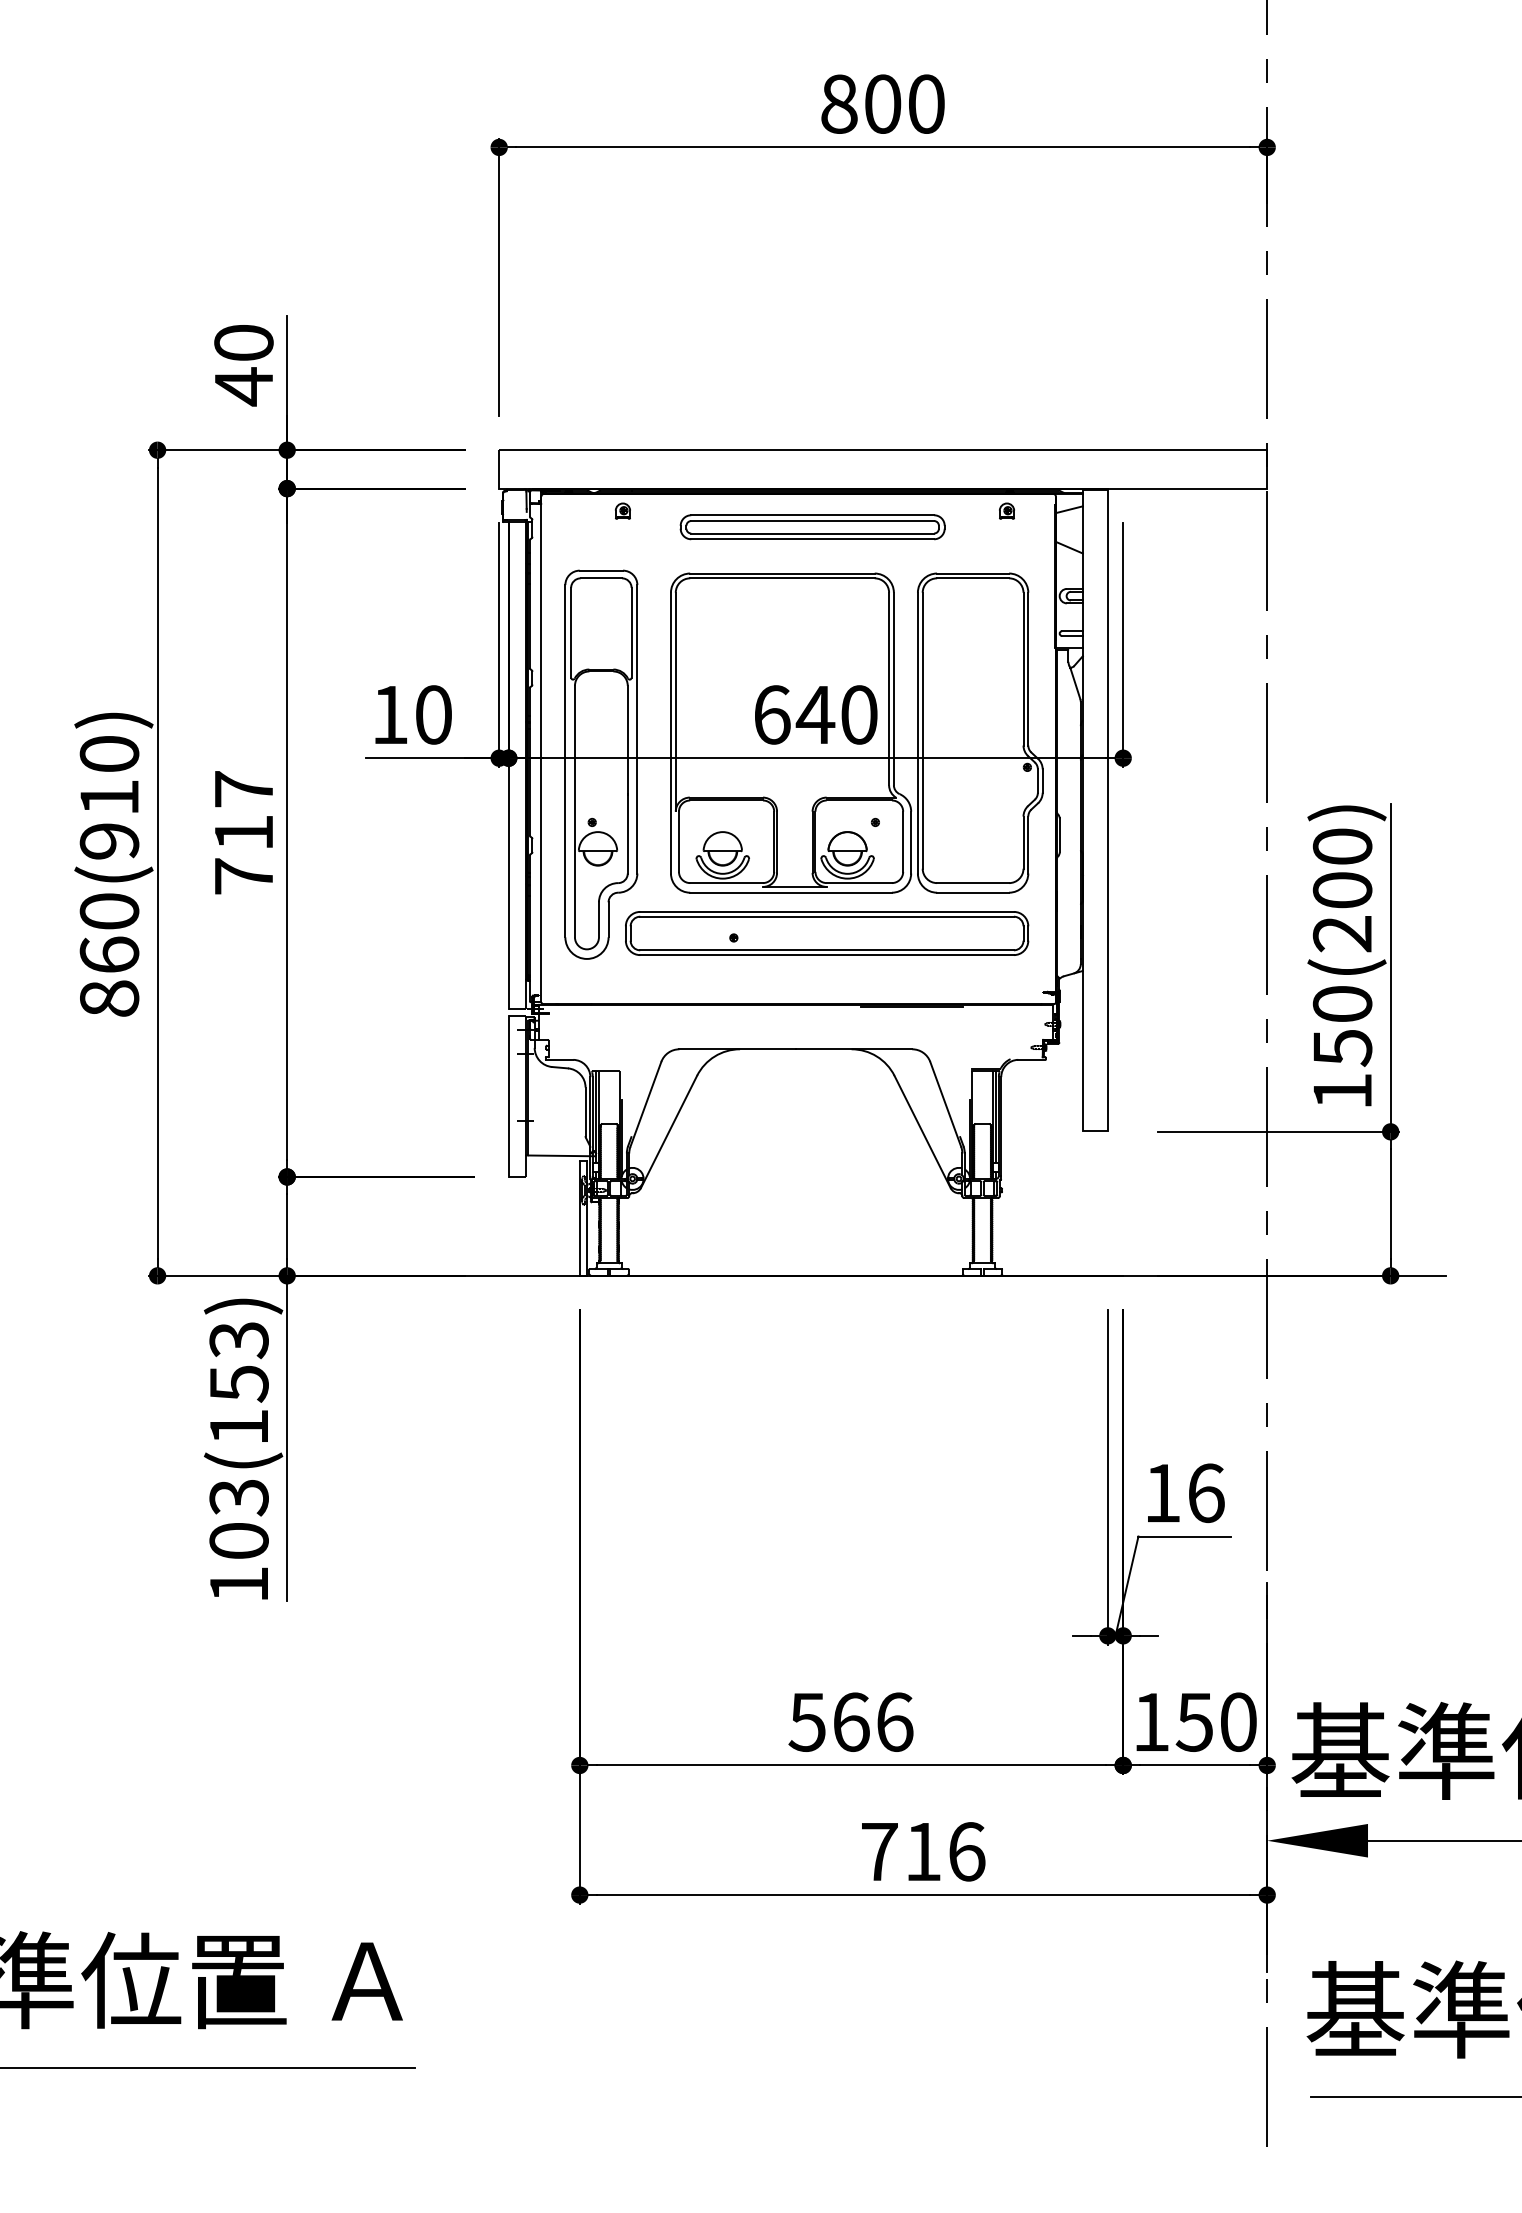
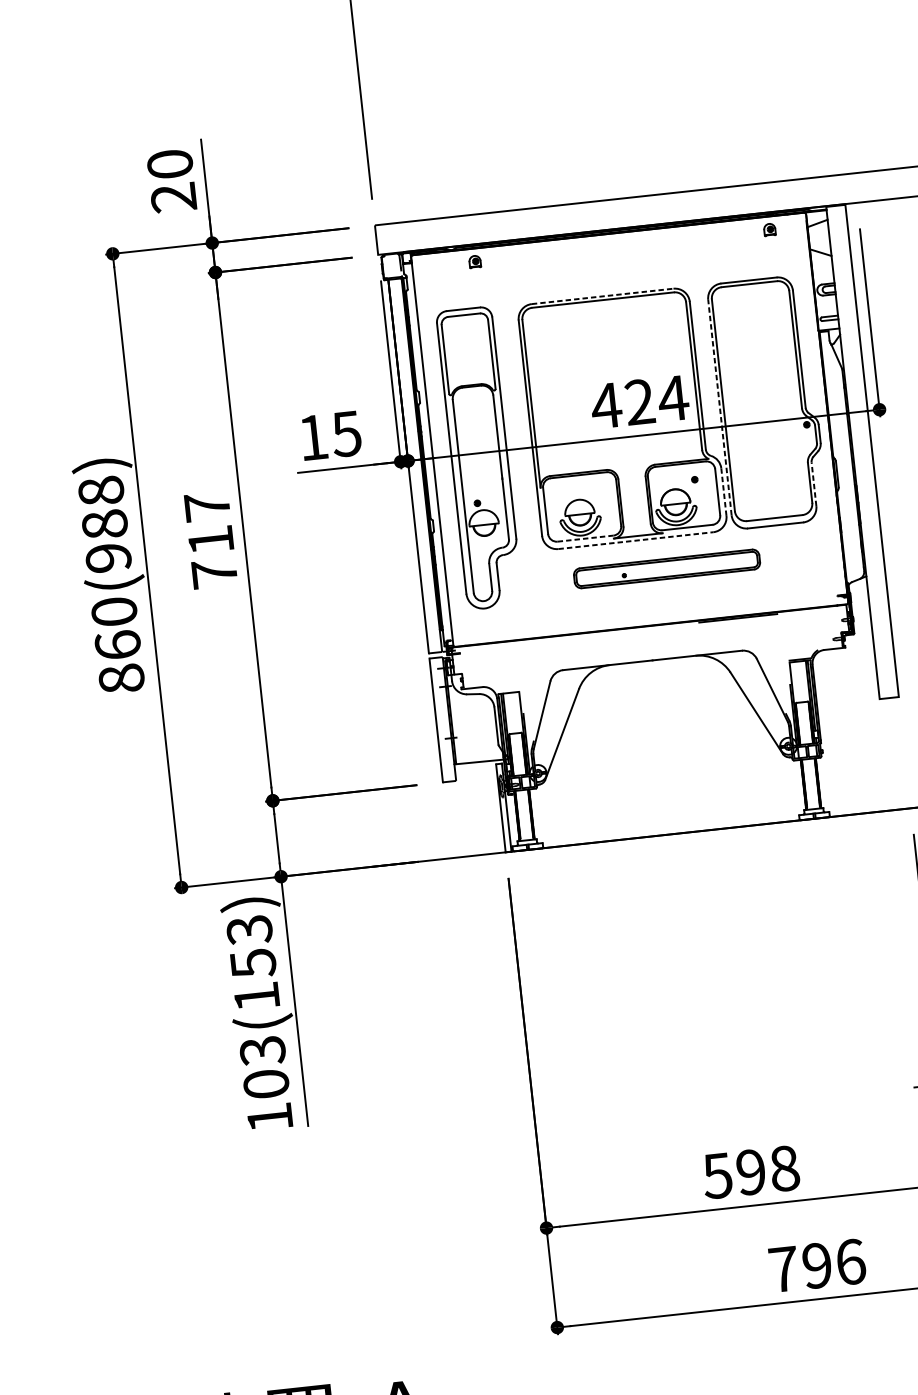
text: (243, 386) -> (173, 197), 40 -> 20
part: (812, 527) -> (621, 258), removed
line: (782, 573) -> (602, 296), solid -> dashed
text: (432, 714) -> (345, 433), 10 -> 15
text: (815, 714) -> (639, 401), 640 -> 424
line: (917, 732) -> (719, 407), solid -> dashed
text: (109, 775) -> (103, 507), 860(910) -> 860(988)
line: (911, 842) -> (724, 492), solid -> dashed
line: (1028, 844) -> (814, 483), solid -> dashed
line: (727, 883) -> (586, 538), solid -> dashed
line: (791, 892) -> (636, 540), solid -> dashed
part: (827, 933) -> (667, 568), size x0.6
text: (873, 1721) -> (768, 1169), 566 -> 598
text: (922, 1851) -> (816, 1265), 716 -> 796

